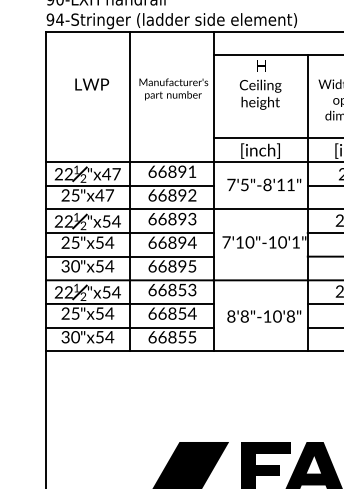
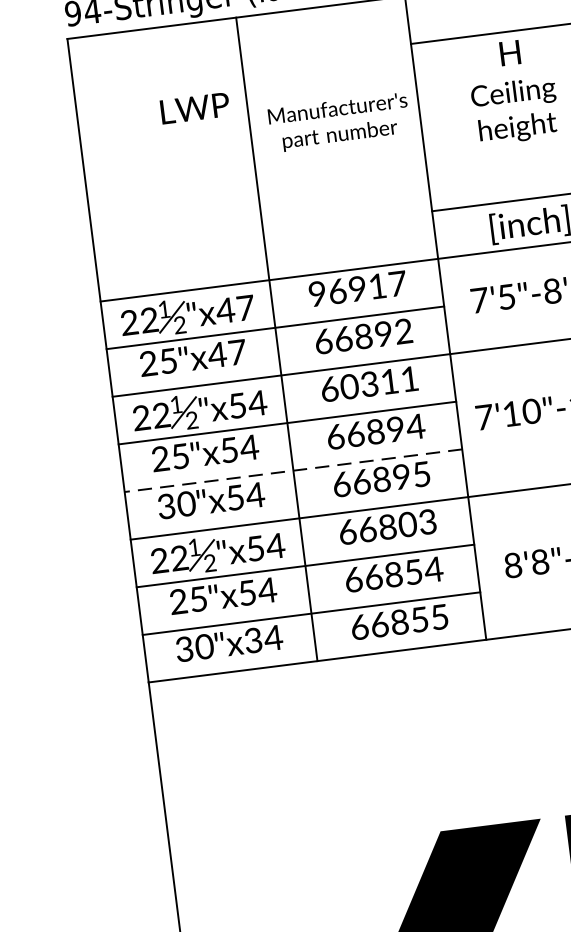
text: (92, 84) -> (195, 108), moved
text: (172, 171) -> (357, 288), 66891 -> 96917
text: (177, 218) -> (379, 381), 66893 -> 60311
line: (129, 256) -> (292, 470), solid -> dashed
text: (182, 289) -> (407, 523), 66853 -> 66803
text: (99, 337) -> (252, 641), "x54 -> "x34

